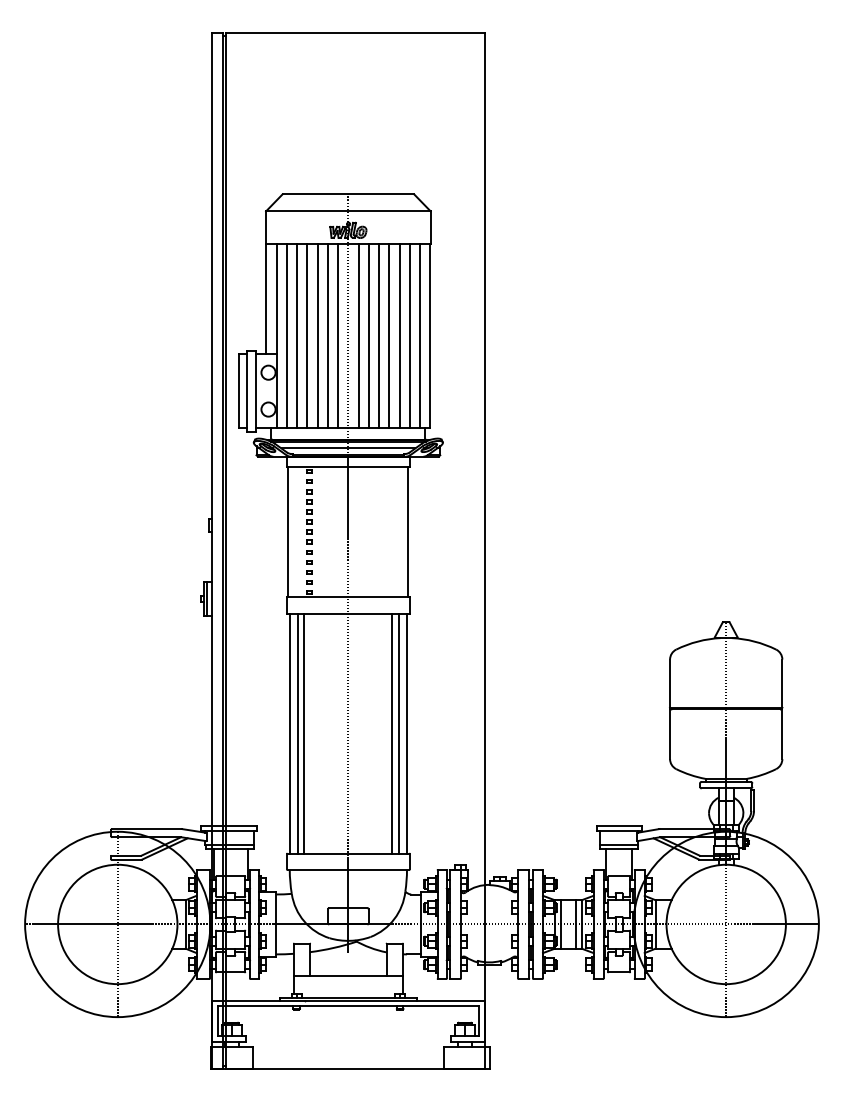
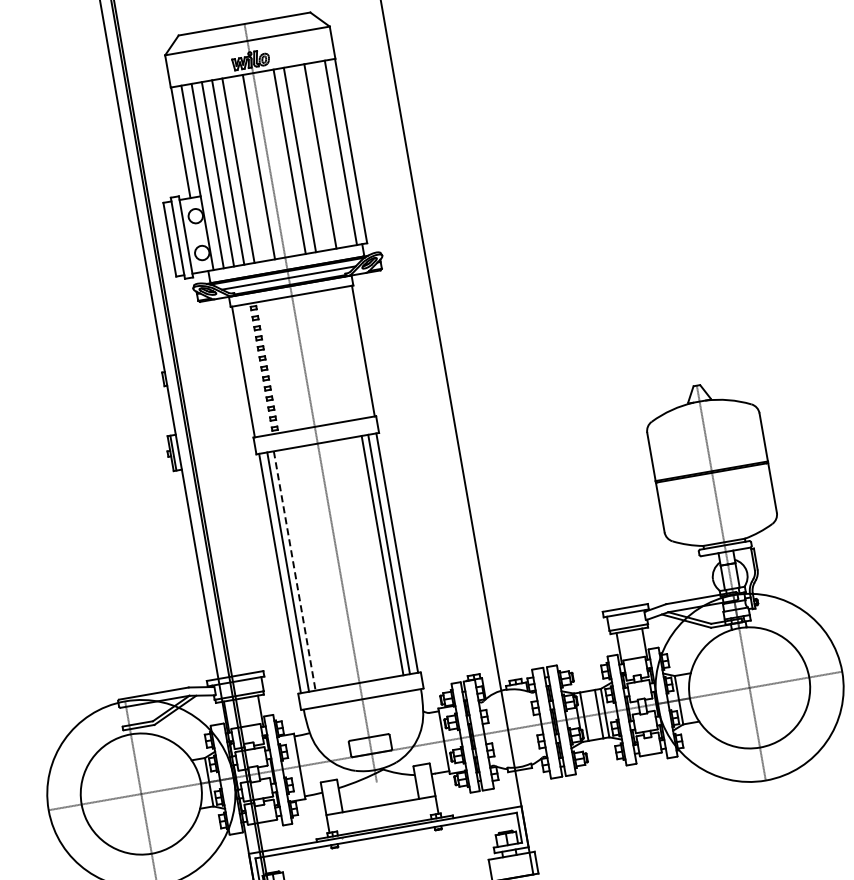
line: (327, 335) -> (248, 168), removed
line: (358, 335) -> (279, 163), removed
line: (389, 335) -> (310, 157), removed
line: (409, 335) -> (330, 154), removed
line: (304, 733) -> (294, 570), solid -> dashed

